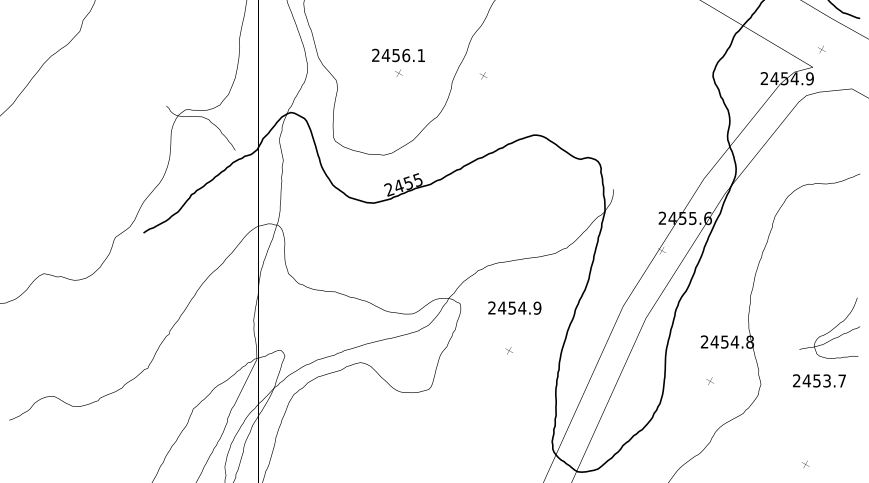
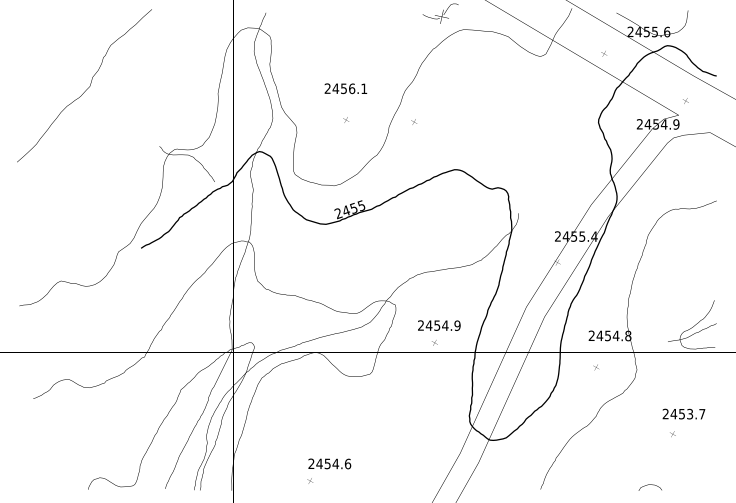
text: (397, 55) -> (345, 88), moved
text: (708, 218) -> (594, 236), 2455.6 -> 2455.4
text: (515, 307) -> (439, 325), moved
text: (818, 380) -> (683, 413), moved

